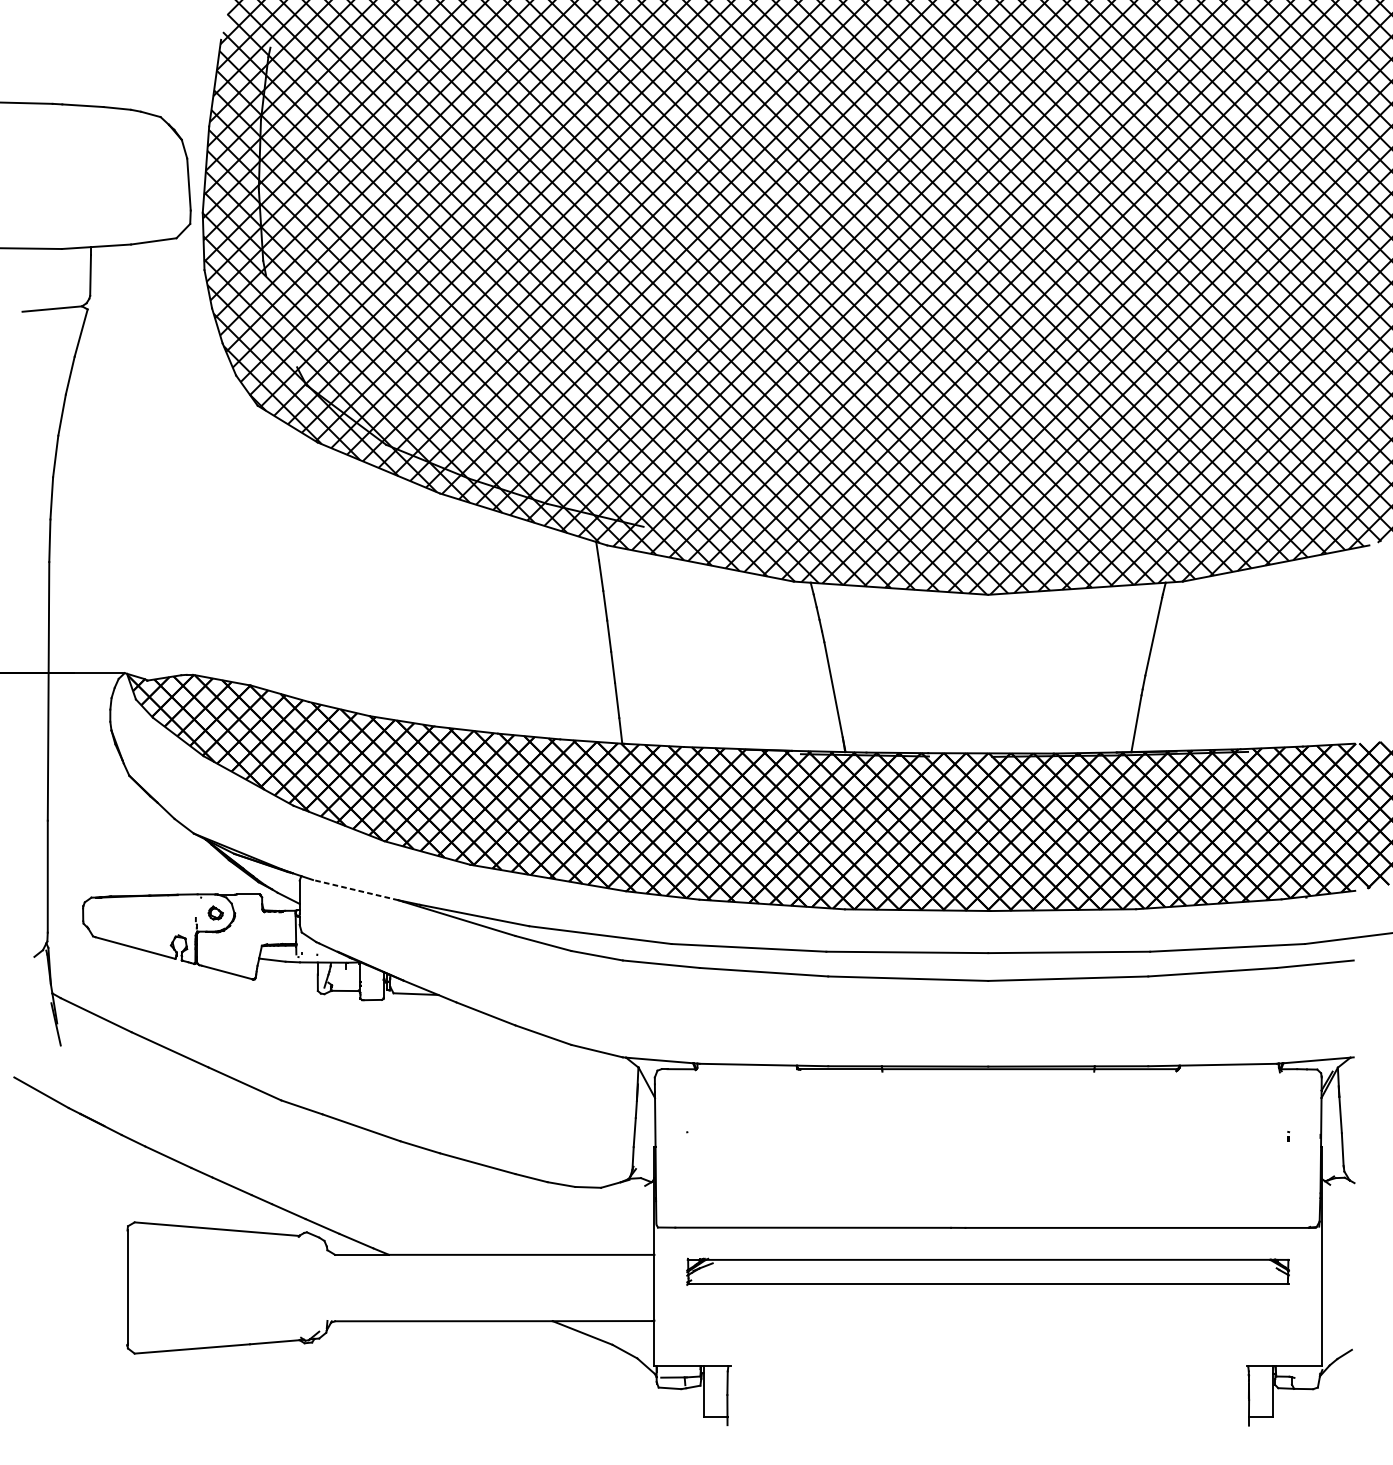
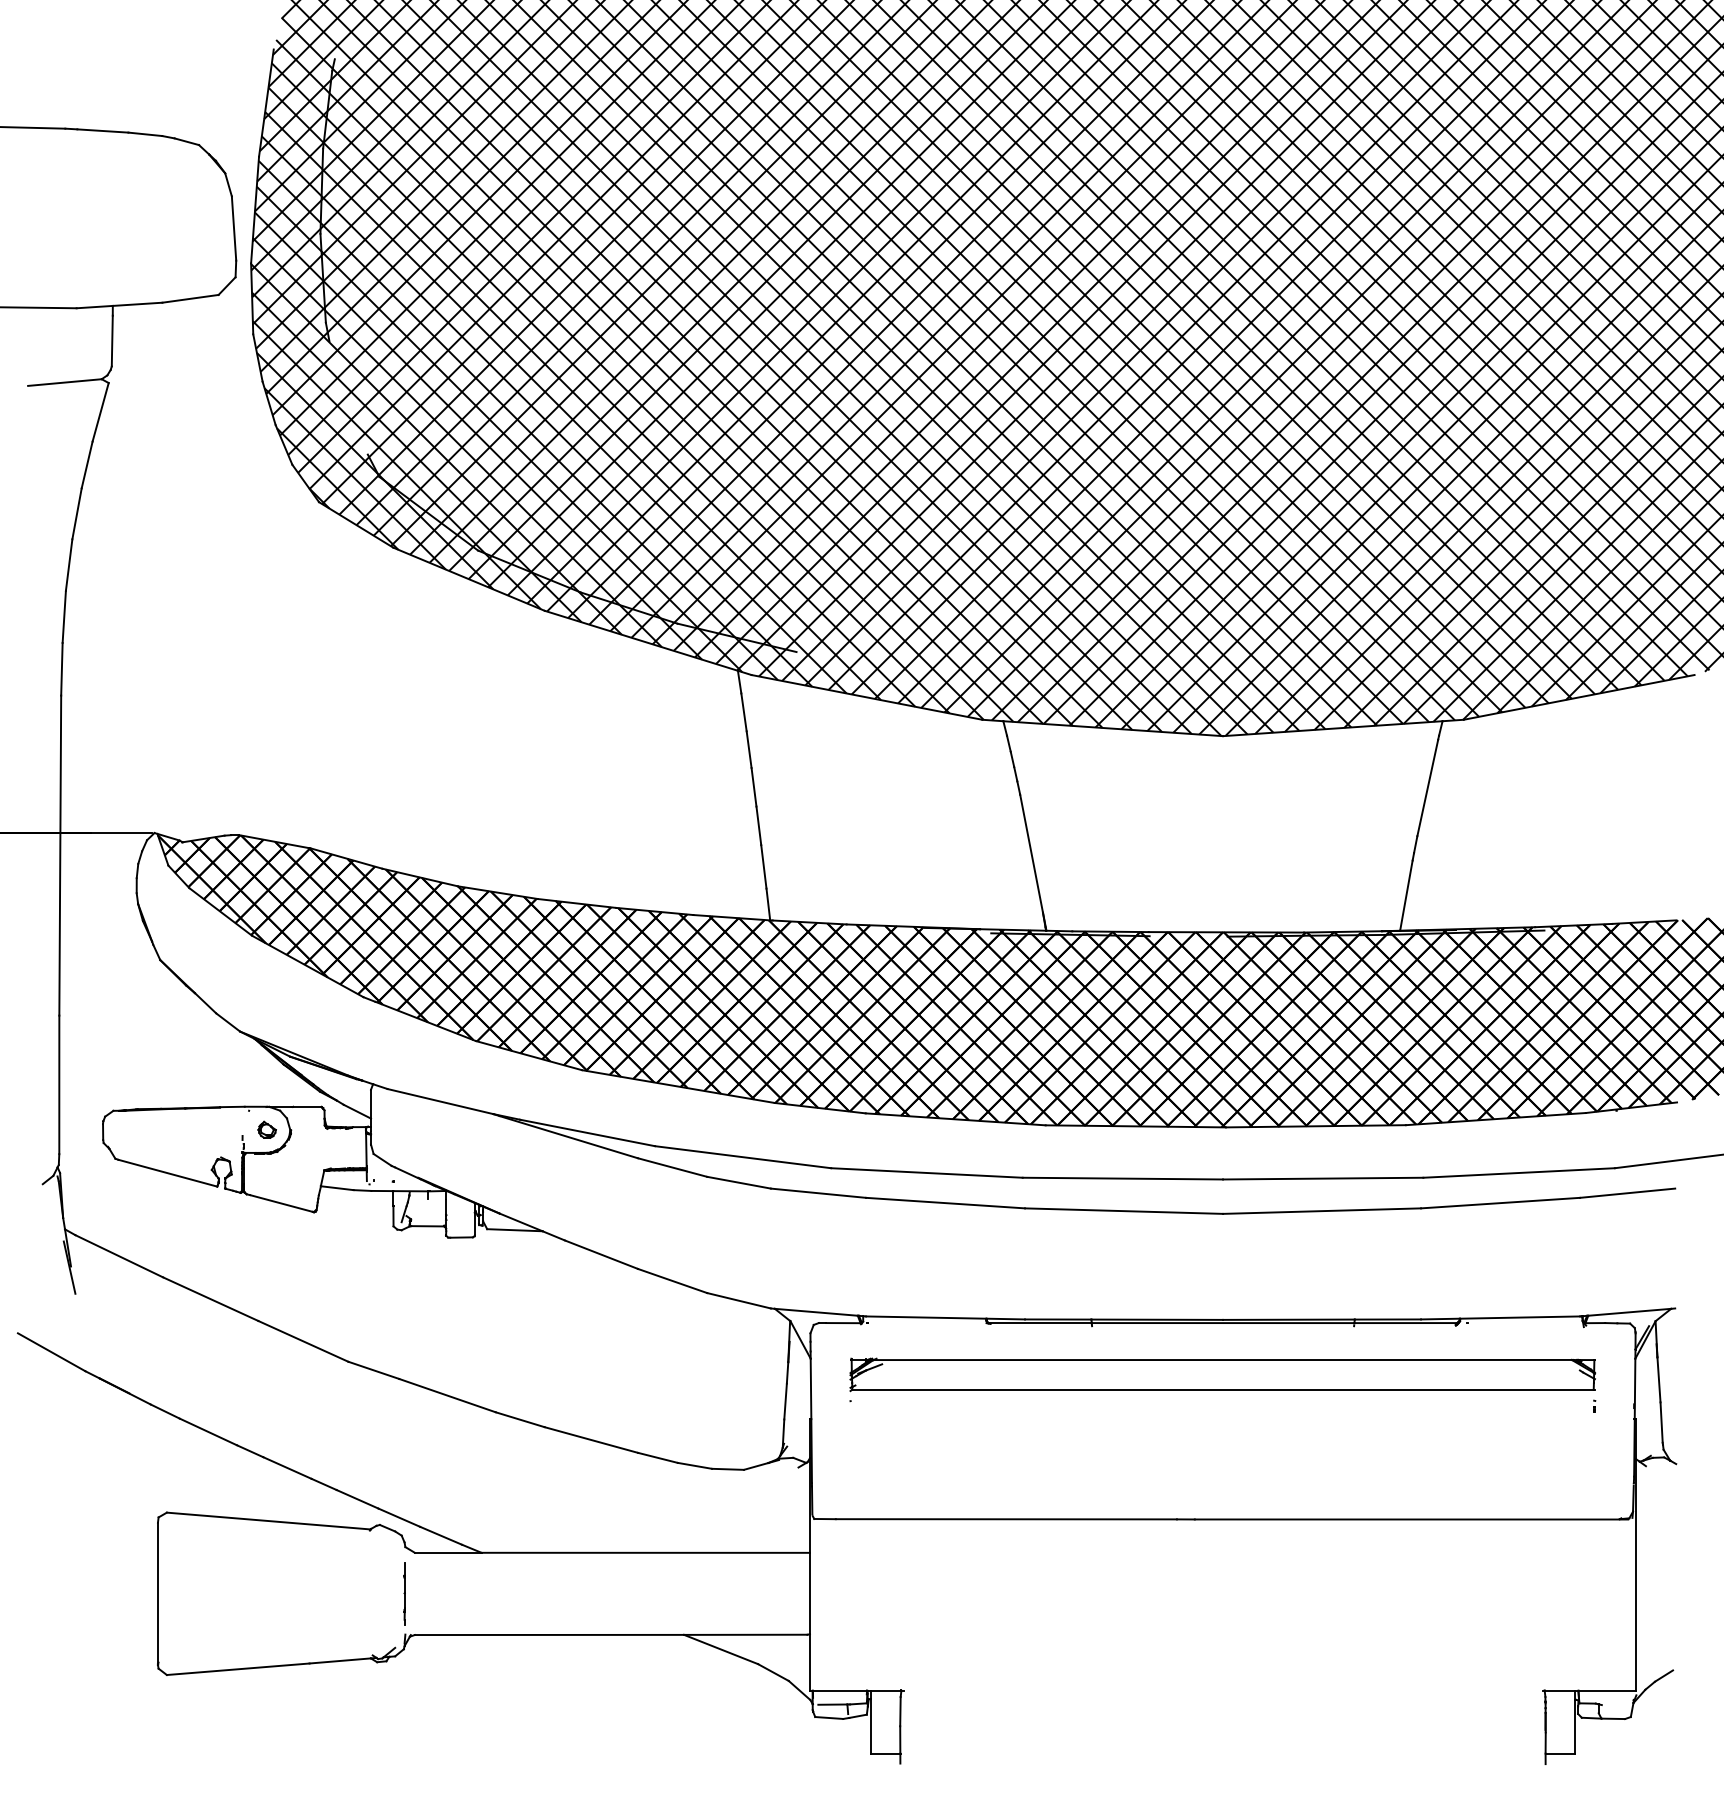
line: (355, 890) -> (439, 1101), dashed -> solid
part: (987, 1271) -> (1222, 1374), moved
line: (326, 1287) -> (404, 1593), added

